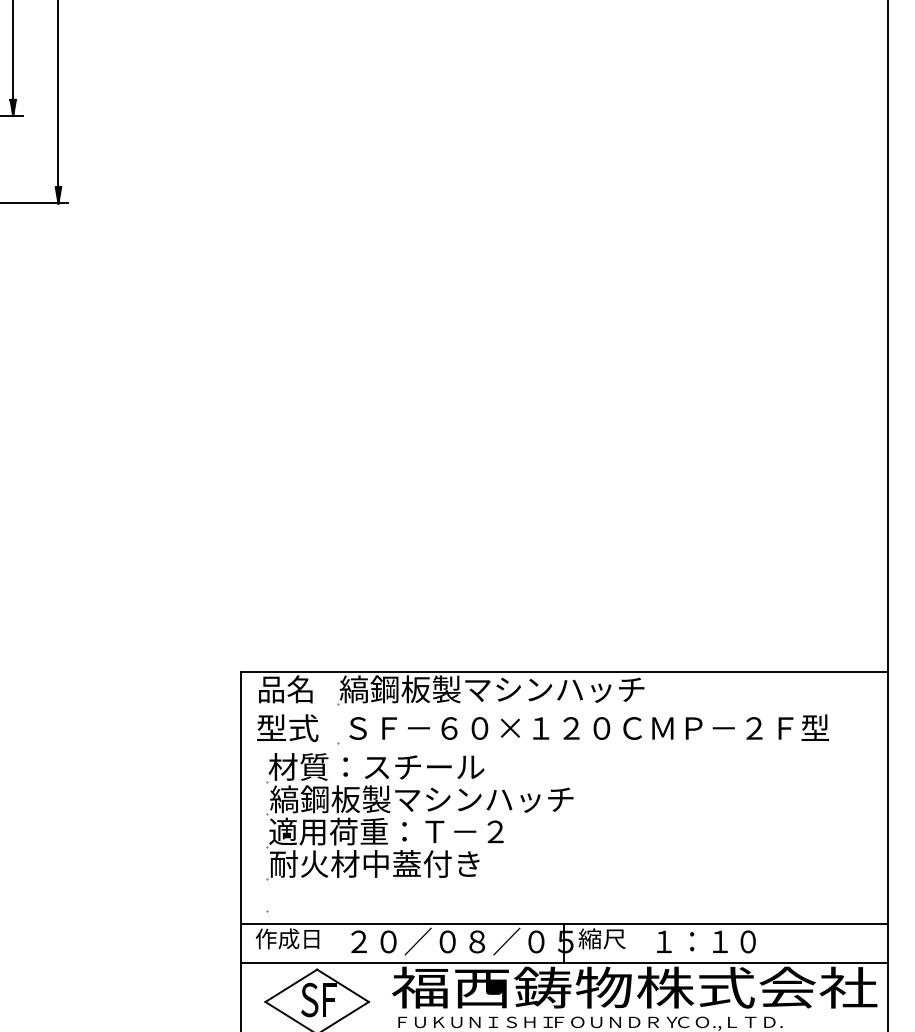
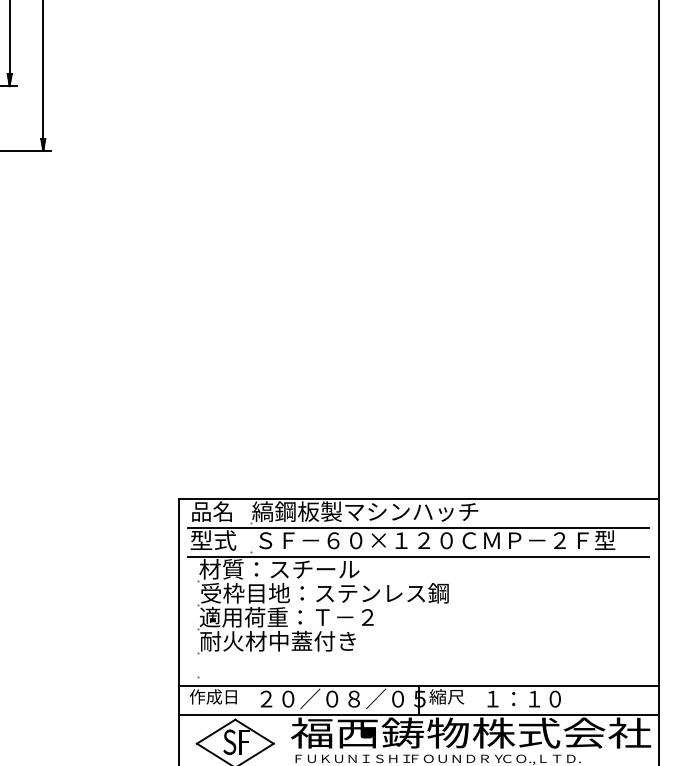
line: (563, 710) -> (418, 527), added
line: (563, 749) -> (418, 556), added
text: (437, 799) -> (324, 593), 縞鋼板製マシンハッチ -> 受枠目地：ステンレス鋼

